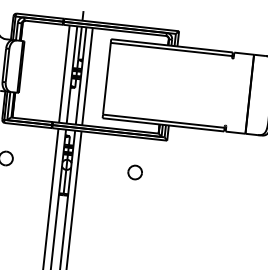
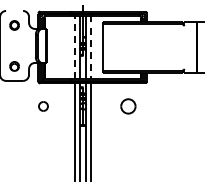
line: (64, 74) -> (75, 47), solid -> dashed
line: (87, 76) -> (90, 47), solid -> dashed
part: (135, 172) -> (128, 106), size x1.6

